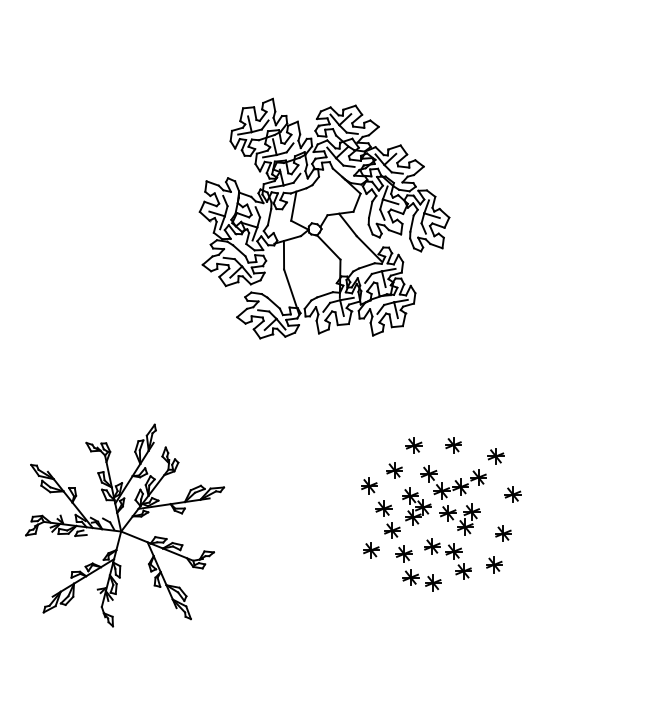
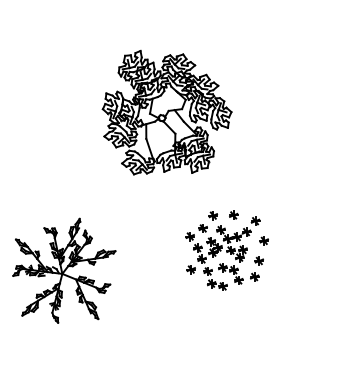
part: (439, 513) -> (226, 250), moved

